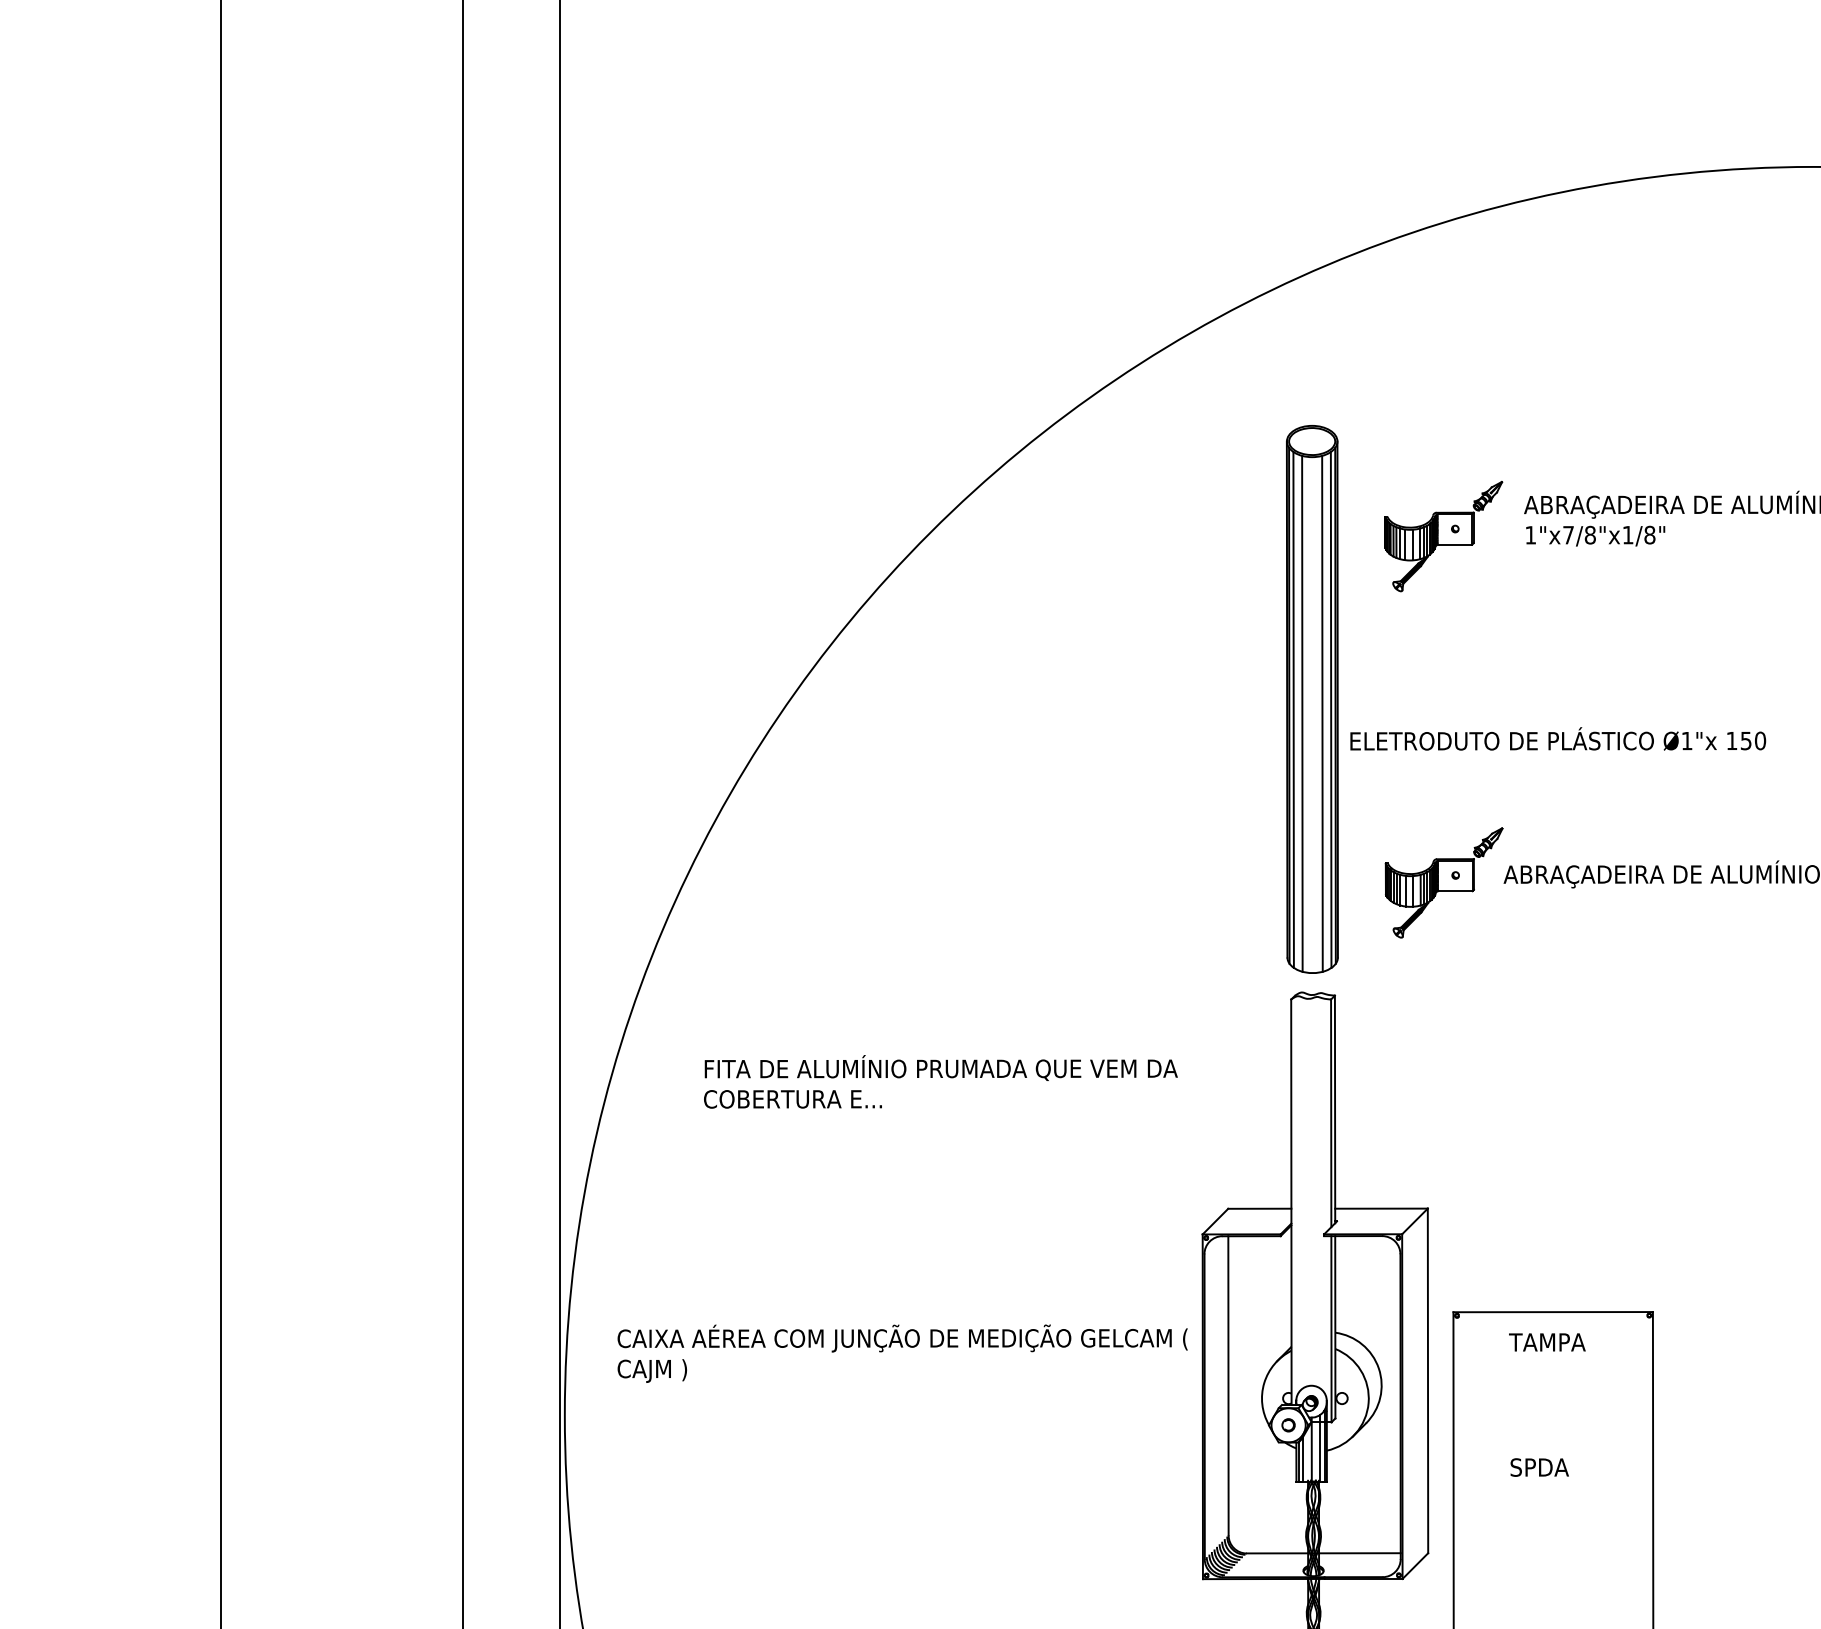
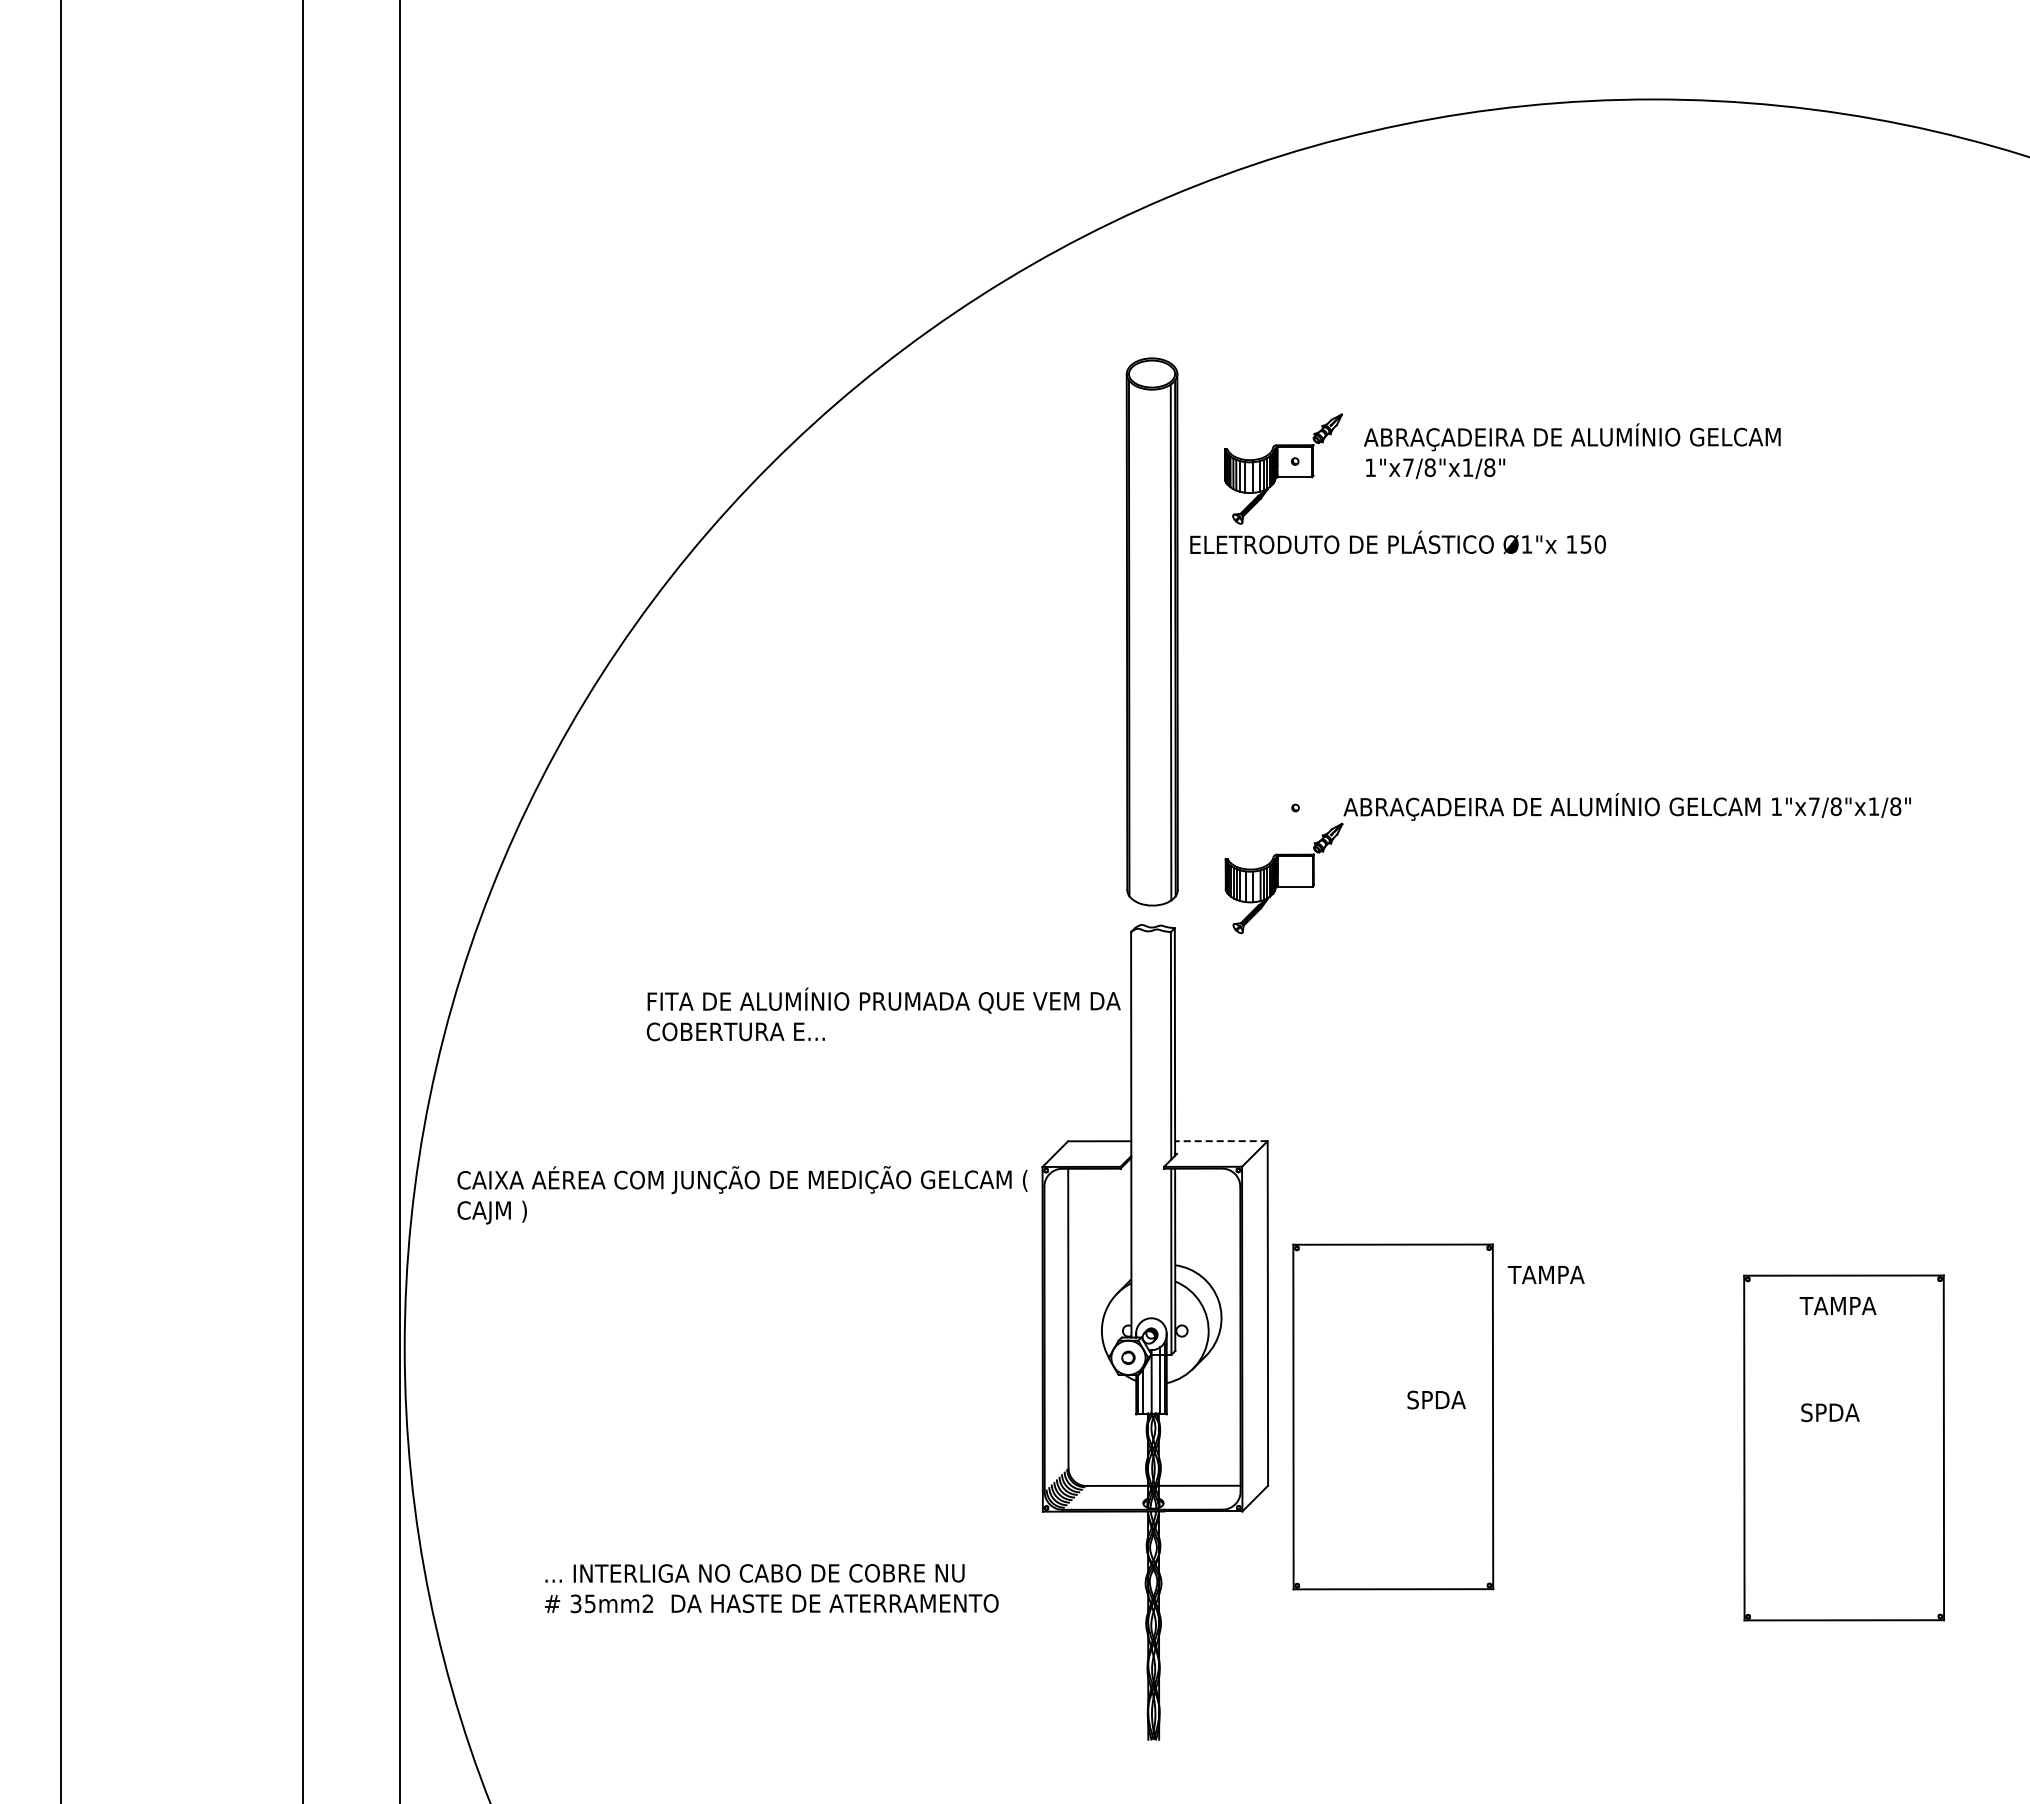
line: (1293, 709) -> (1133, 642), removed
line: (1302, 713) -> (1142, 646), removed
line: (1322, 713) -> (1162, 646), removed
text: (1557, 738) -> (1397, 542), moved
part: (1443, 882) -> (1283, 878), moved
text: (940, 1081) -> (883, 1014), moved
line: (1380, 1208) -> (1220, 1141), solid -> dashed
text: (1546, 1341) -> (1545, 1274), moved
text: (902, 1353) -> (742, 1195), moved
text: (1539, 1466) -> (1436, 1399), moved

